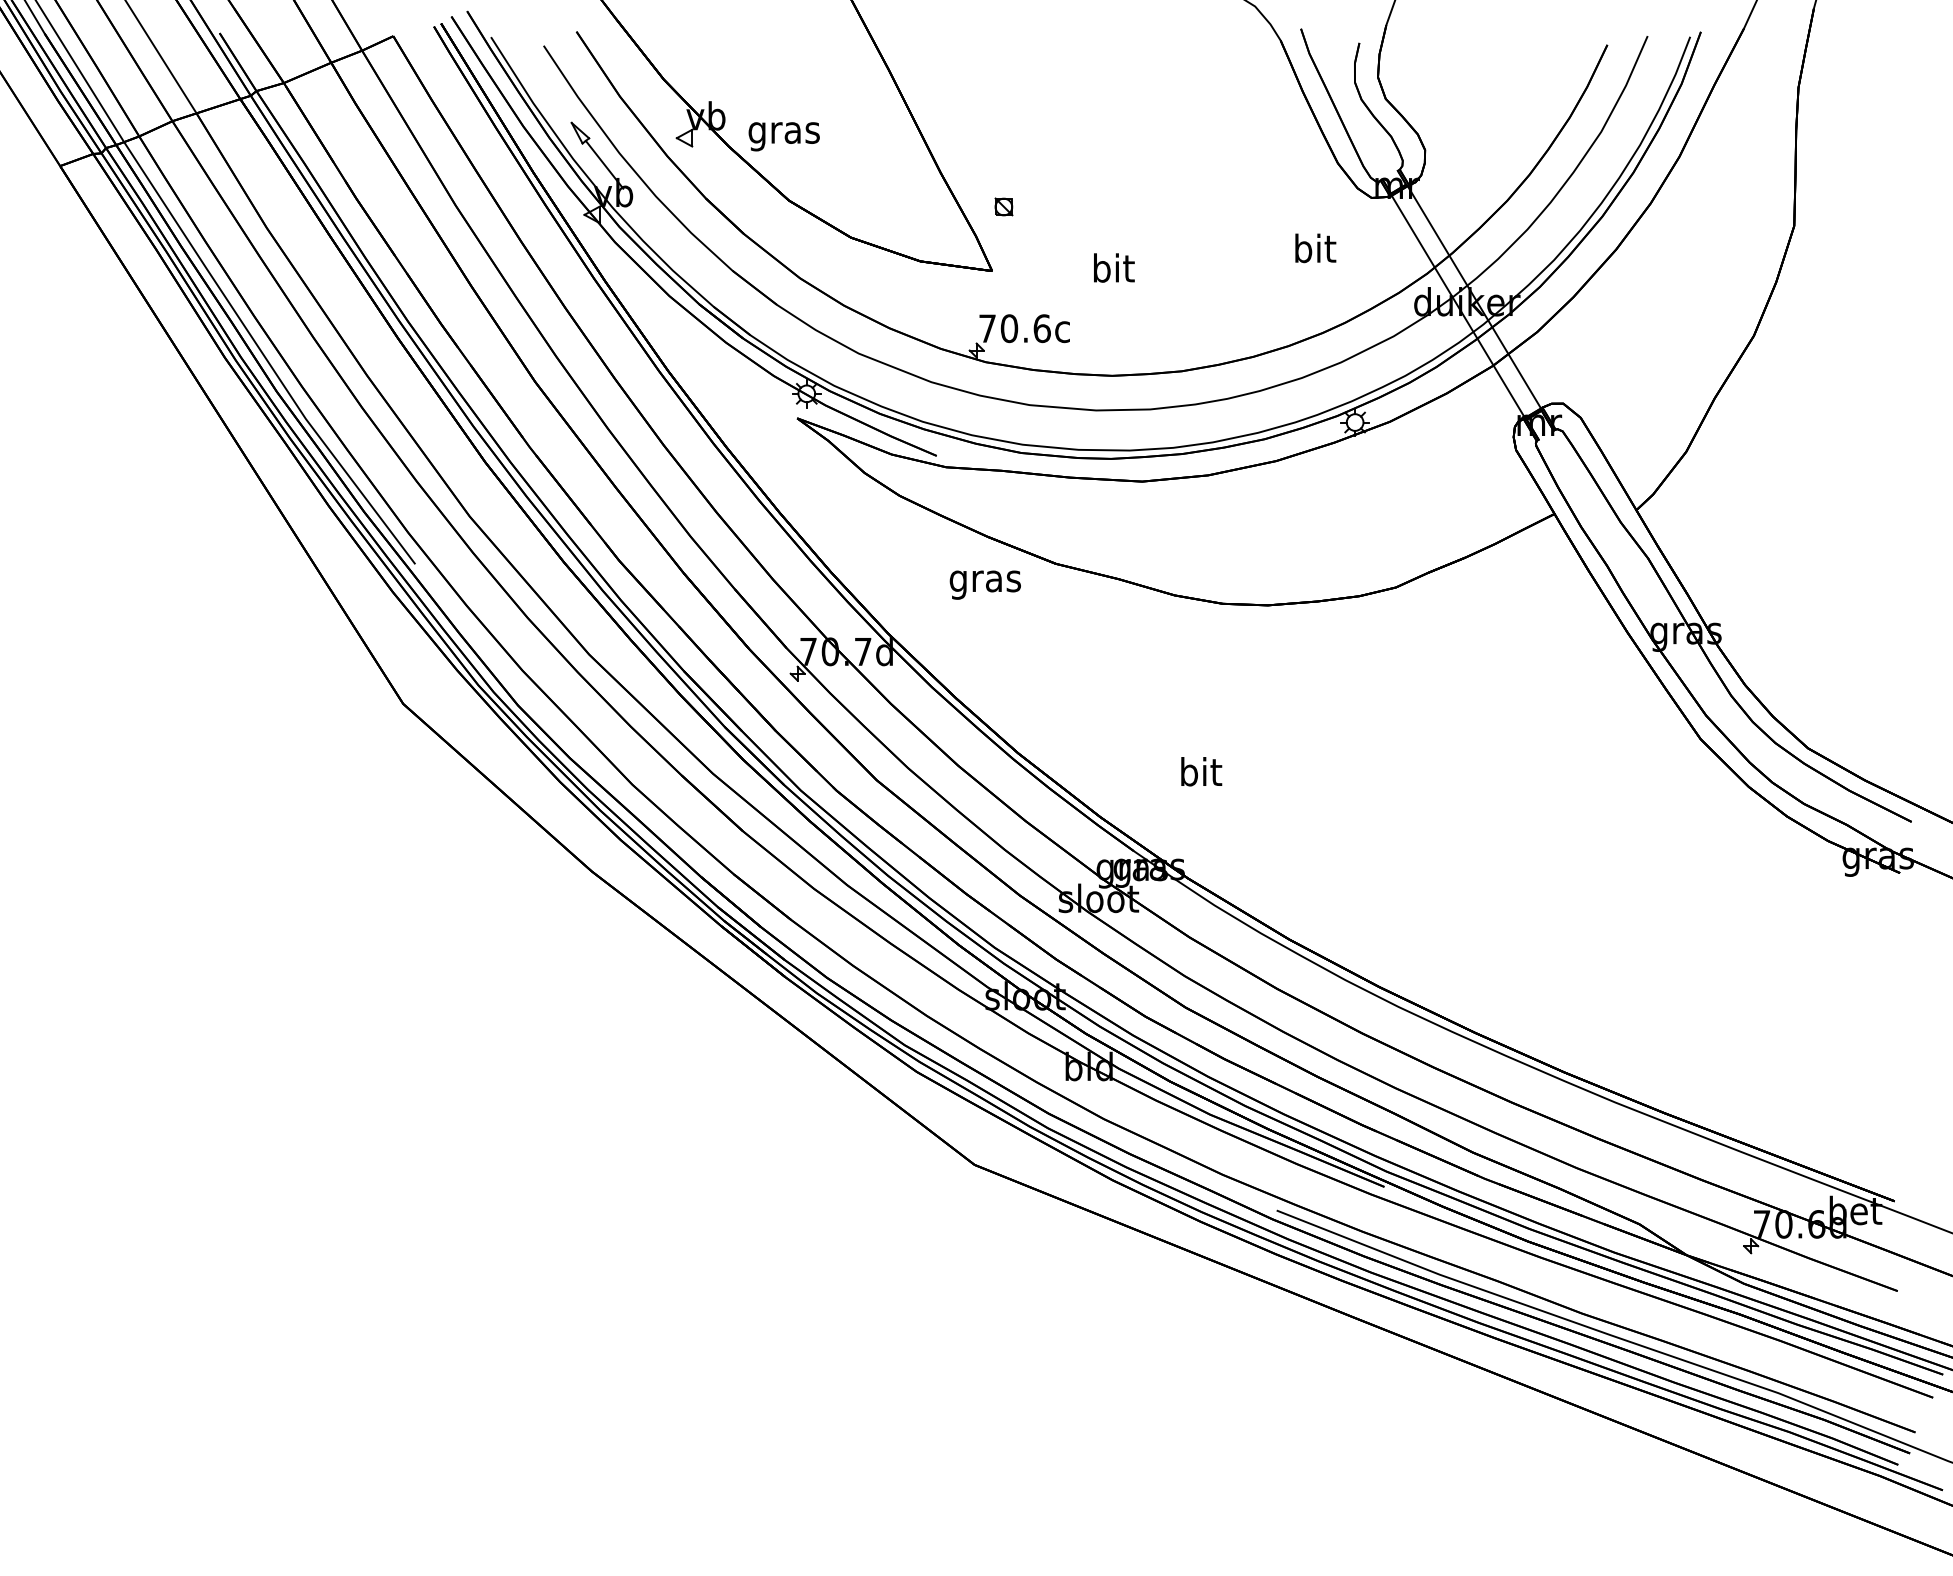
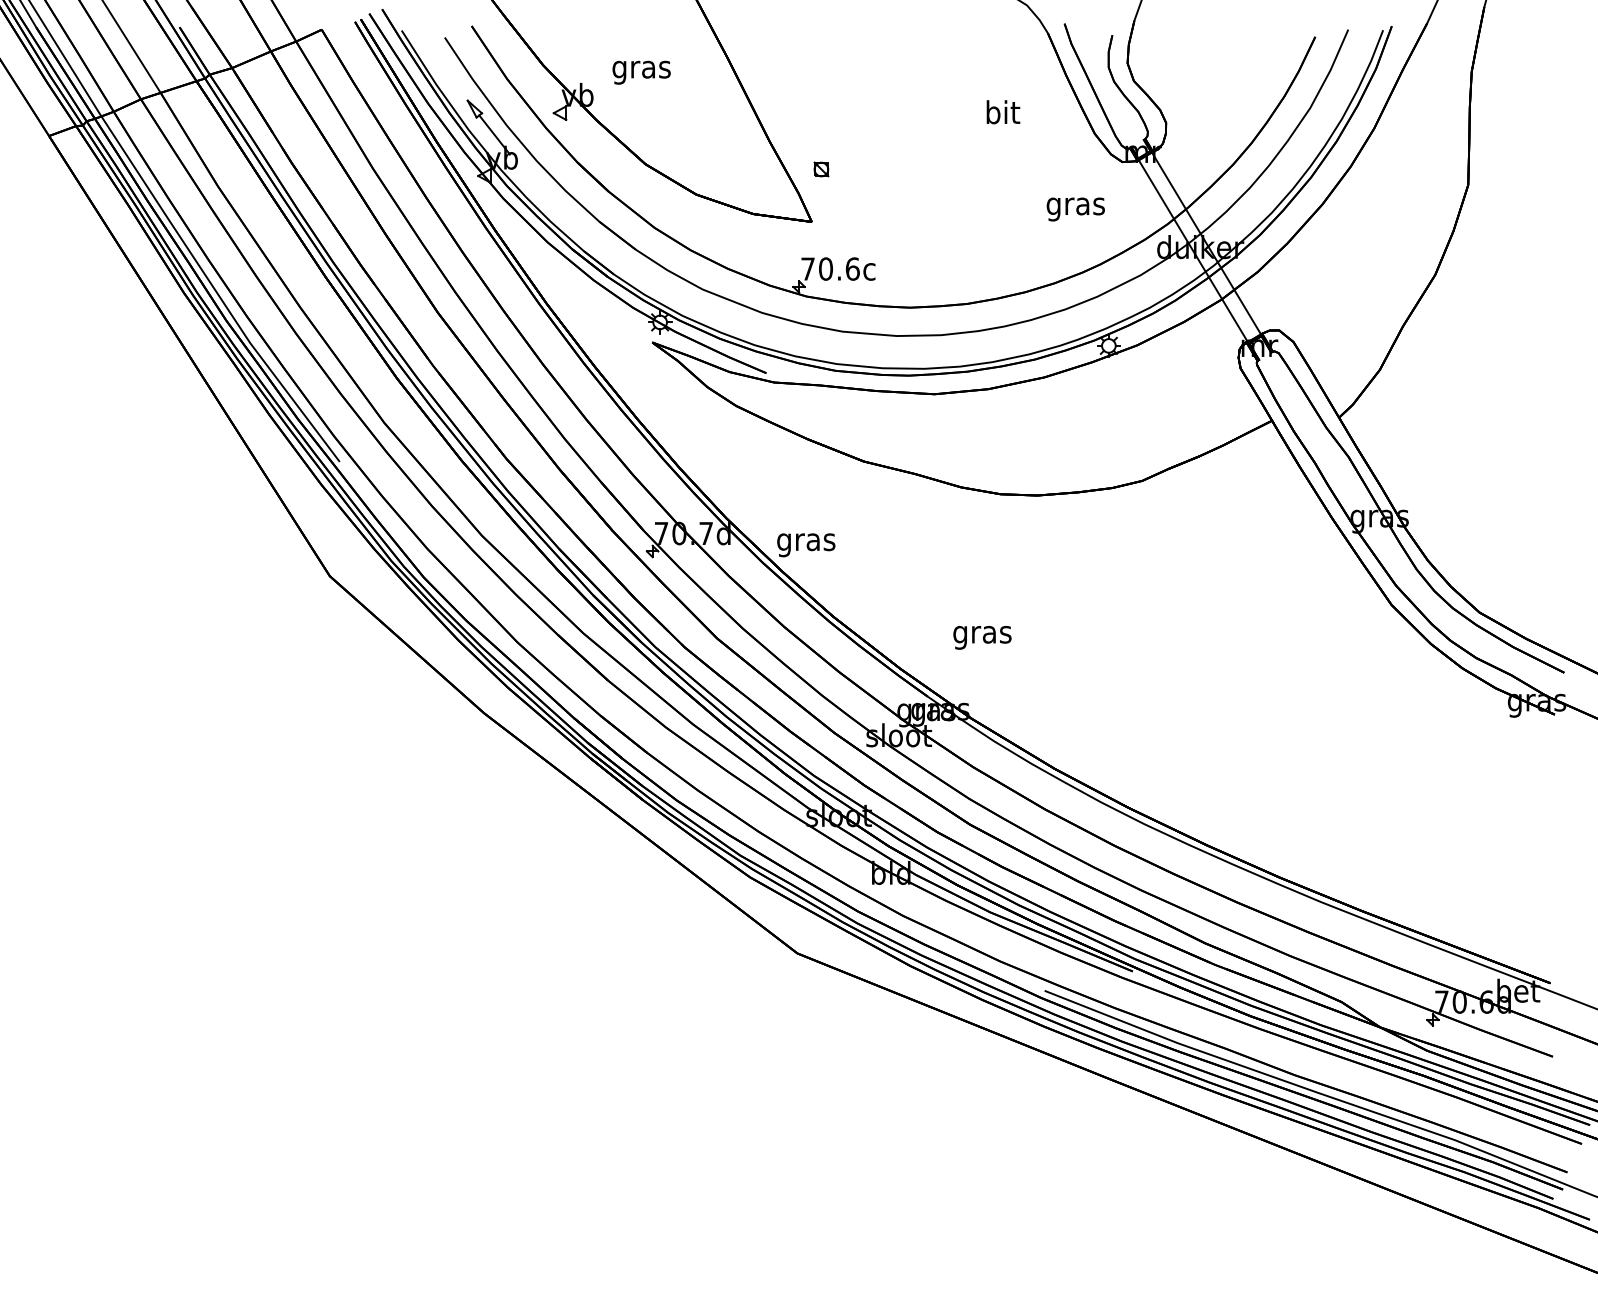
text: (783, 136) -> (641, 72), moved
text: (1314, 251) -> (1075, 205), bit -> gras
text: (1114, 267) -> (1003, 111), moved
text: (984, 584) -> (805, 544), moved
text: (1200, 775) -> (982, 634), bit -> gras

